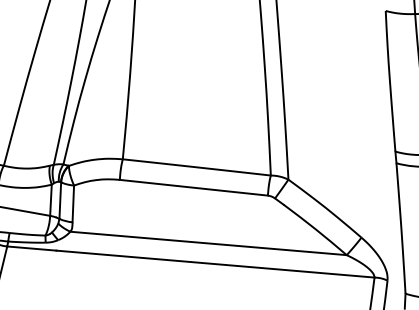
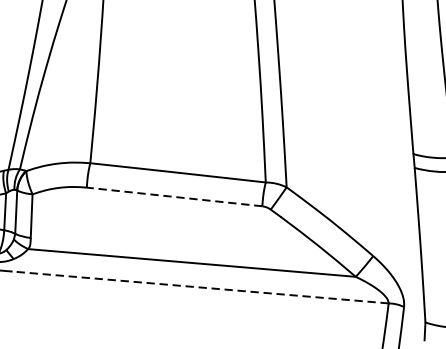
line: (193, 187) -> (174, 196), solid -> dashed
line: (215, 264) -> (200, 287), solid -> dashed

